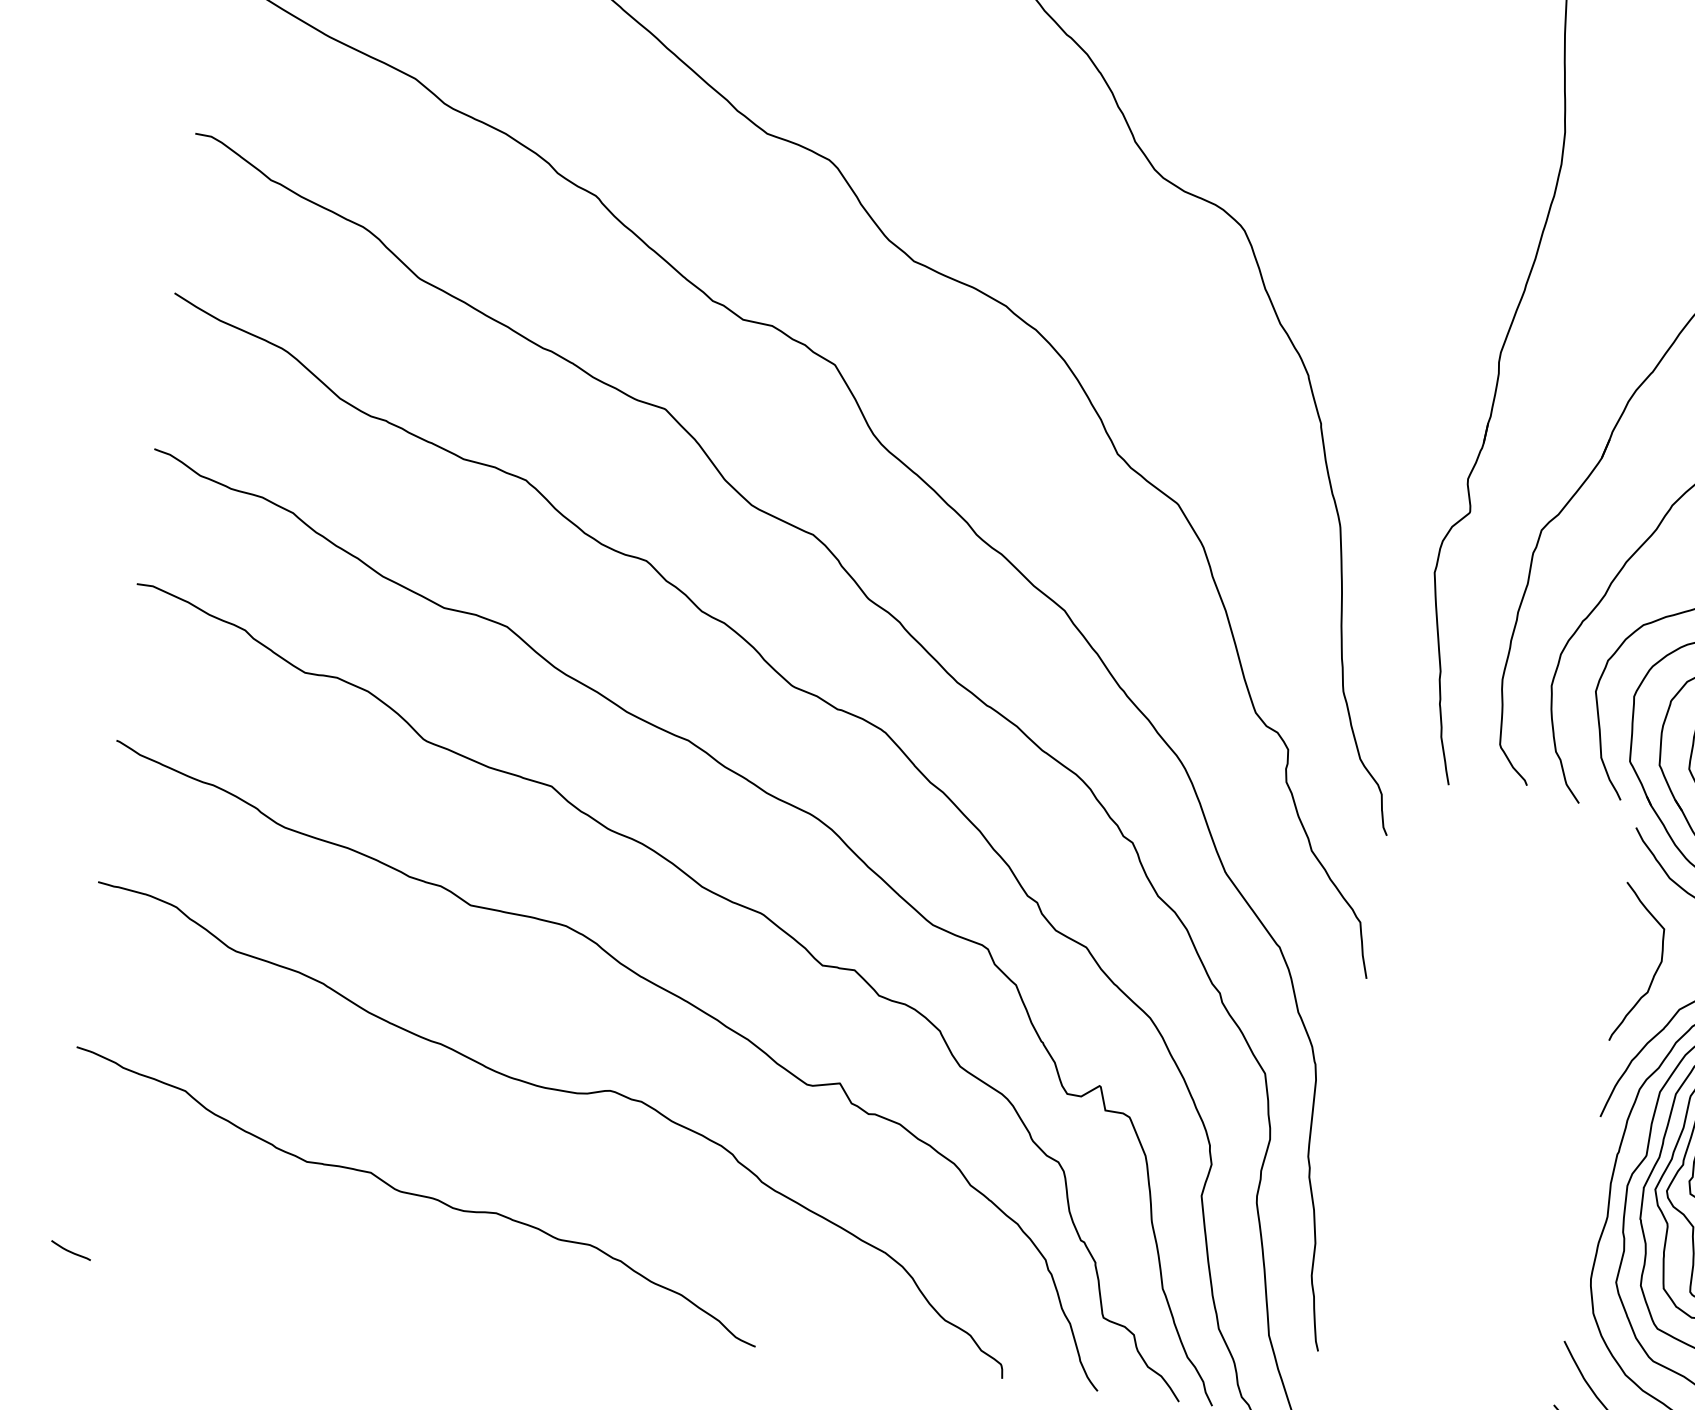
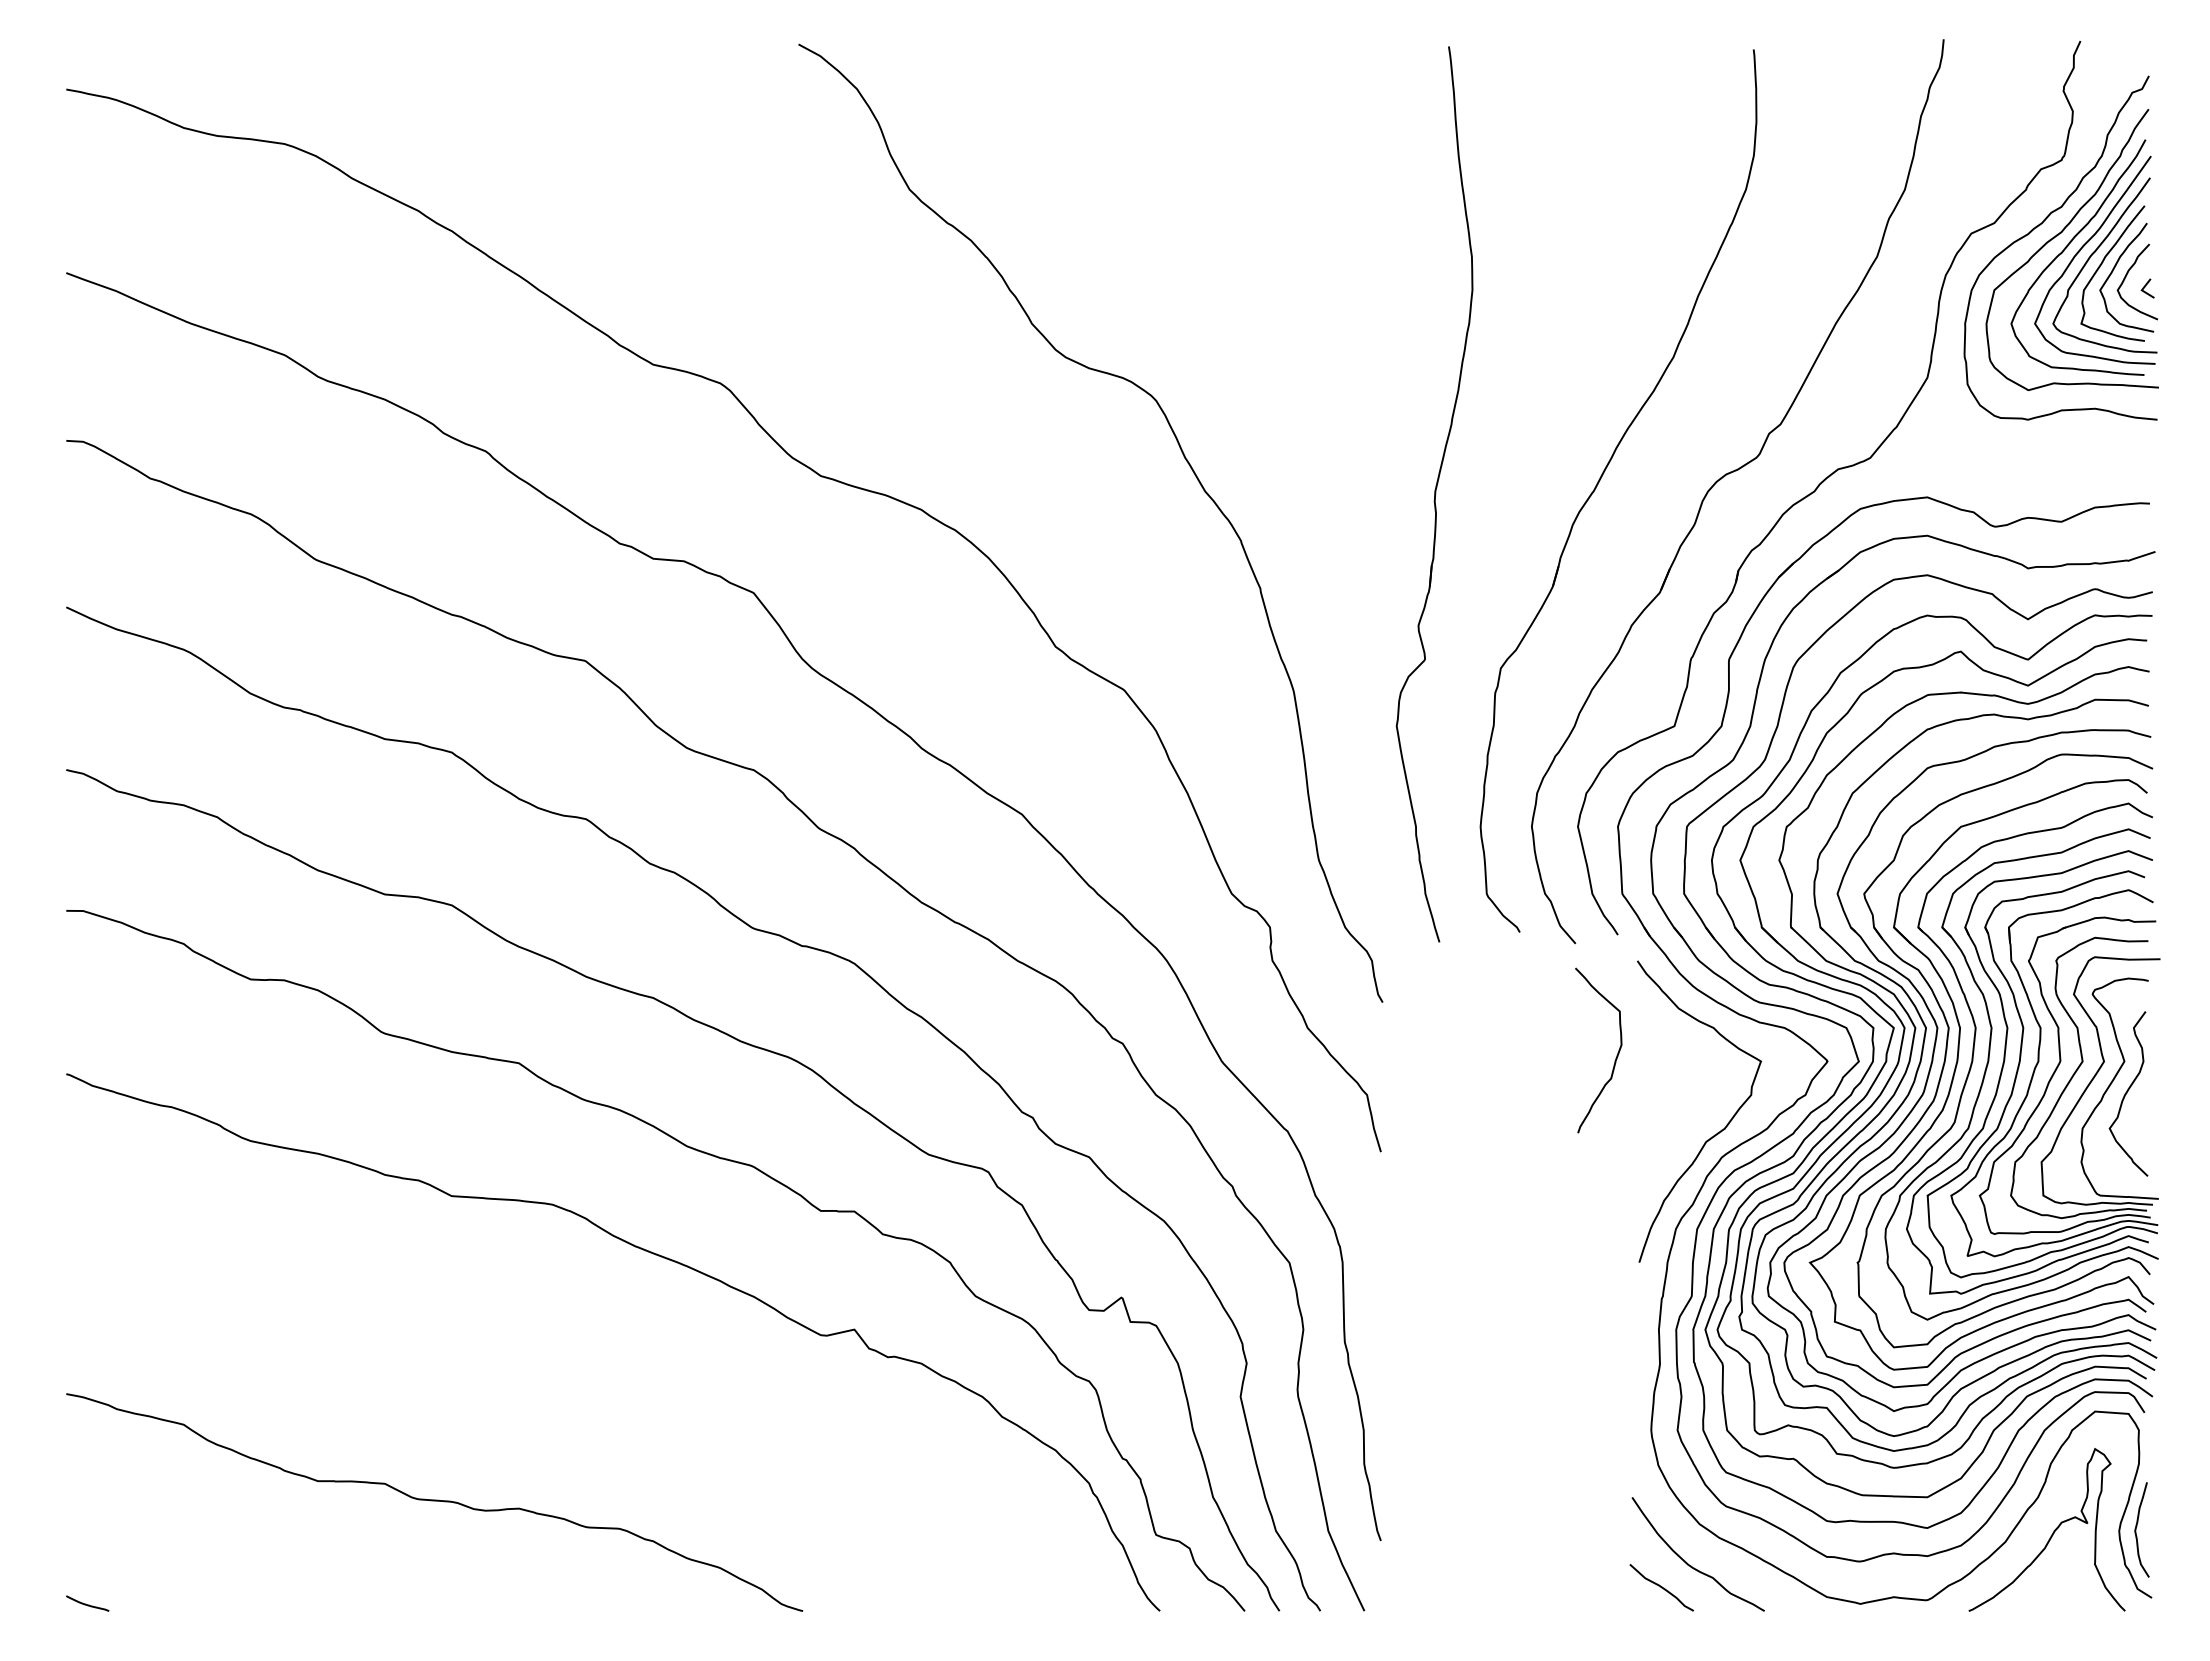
curve: (1655, 970) -> (1616, 1055), moved
curve: (561, 1091) -> (569, 1375), removed

